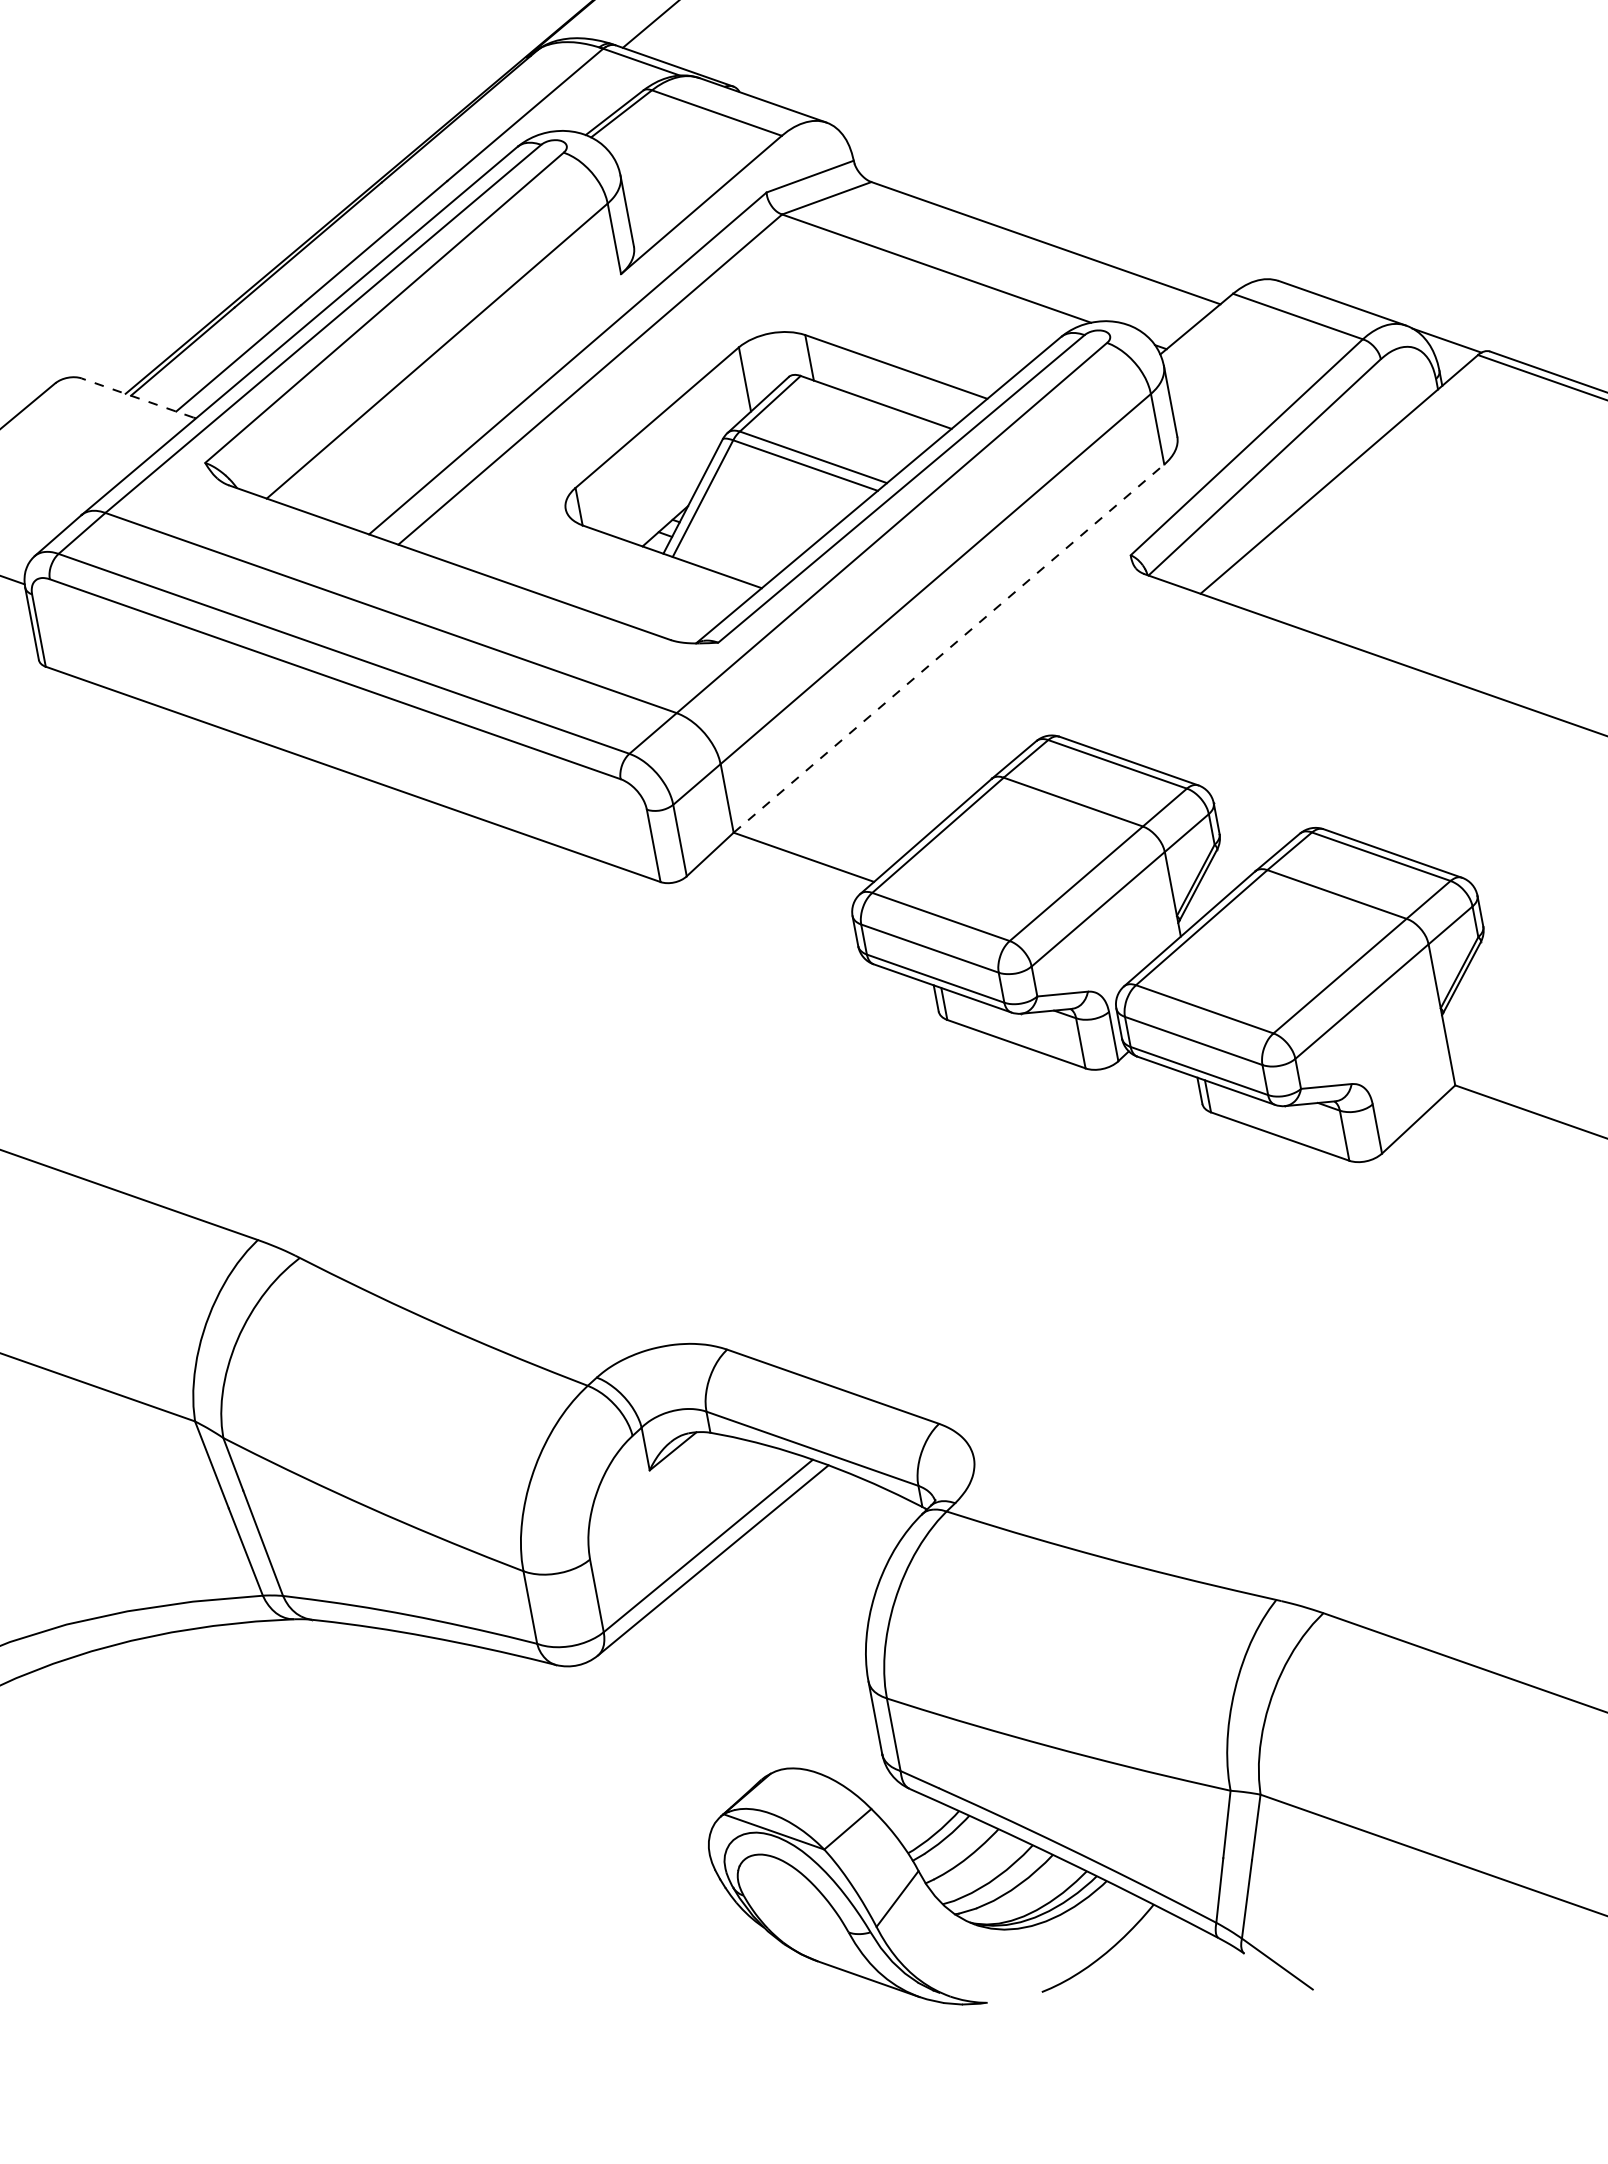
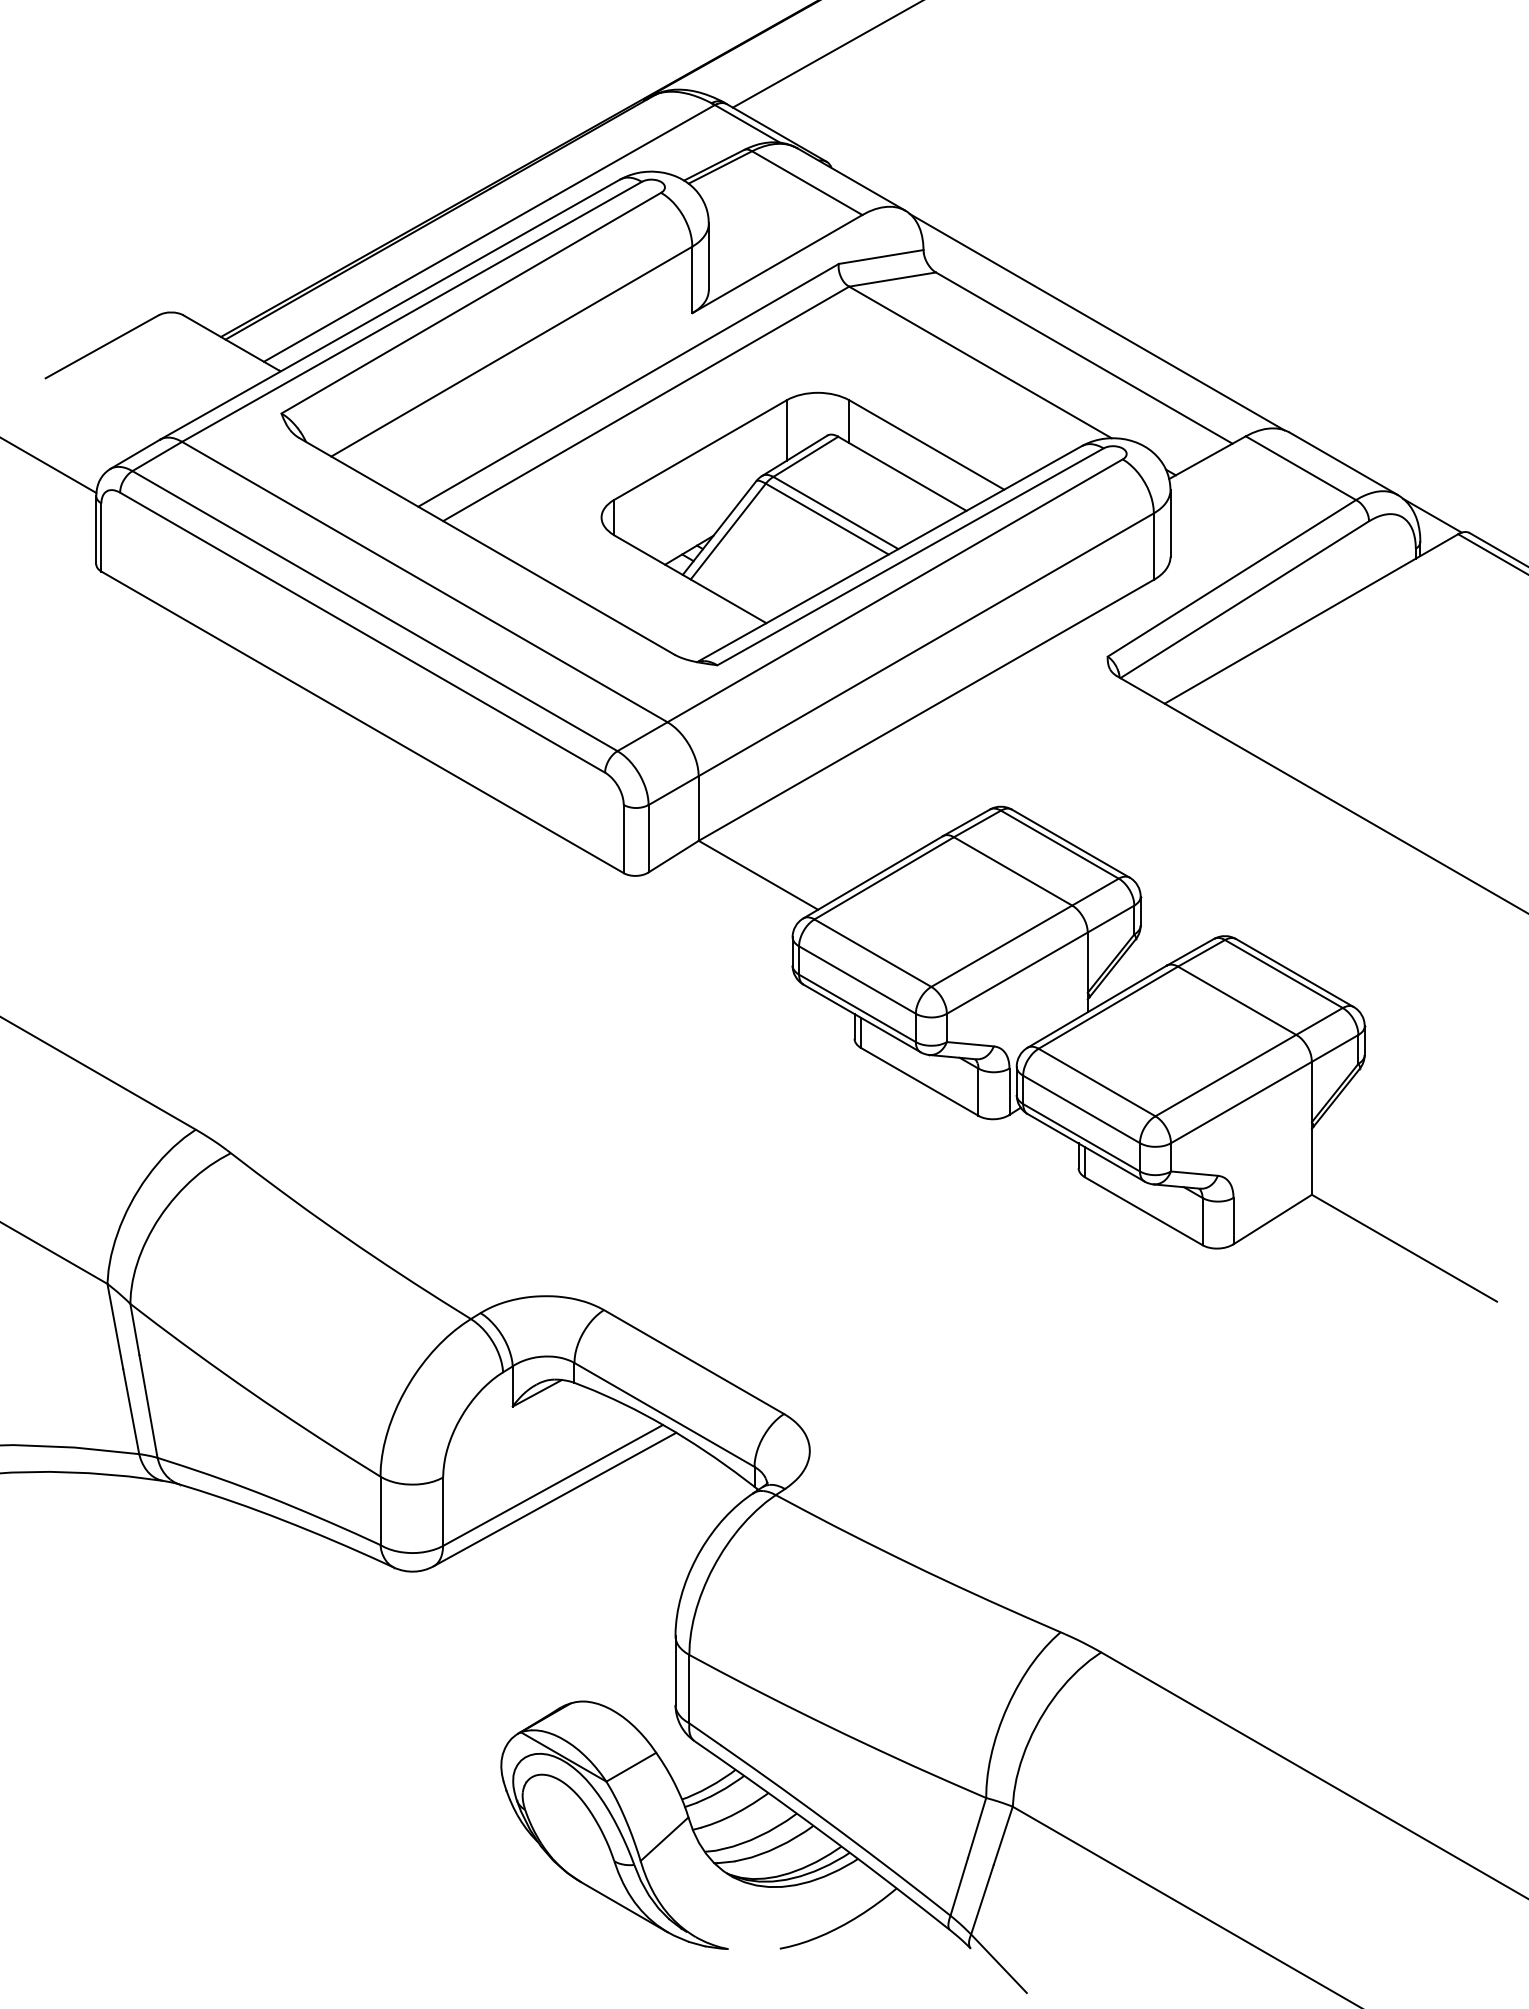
line: (1051, 202) -> (1096, 322), added
line: (137, 397) -> (231, 342), dashed -> solid
line: (949, 648) -> (926, 710), dashed -> solid

